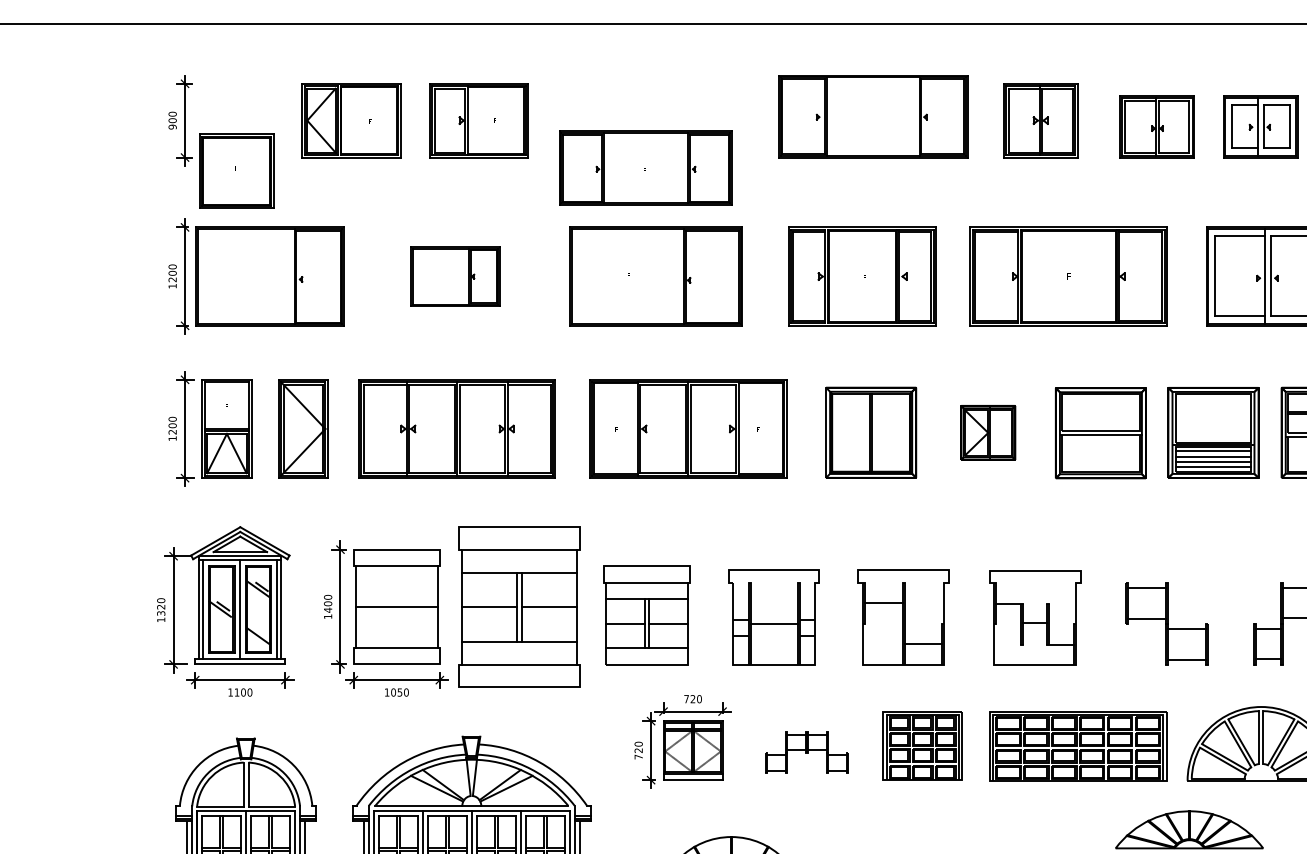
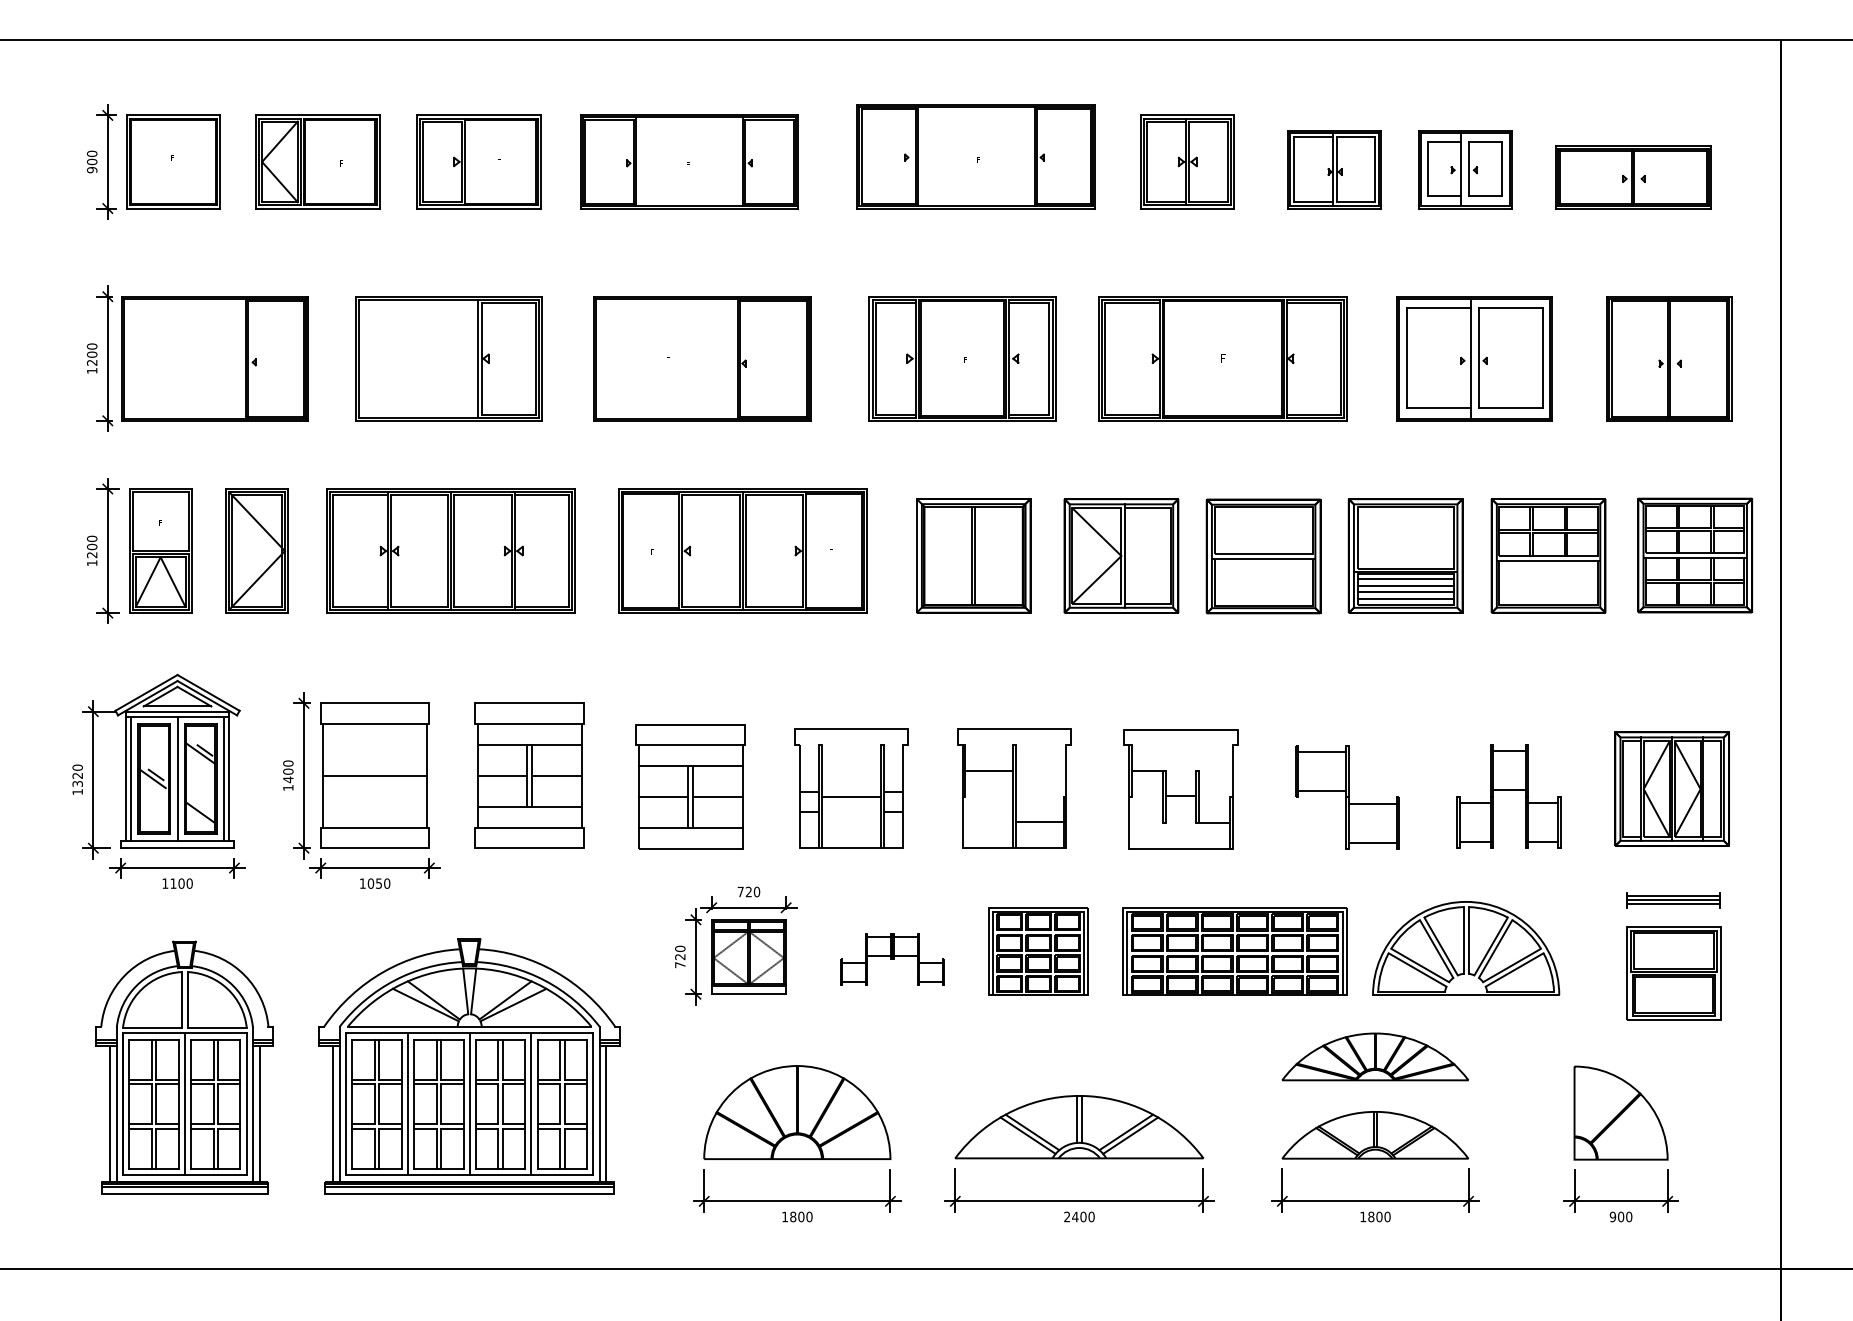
part: (645, 167) -> (689, 161), moved
part: (237, 171) -> (173, 161), moved
part: (455, 276) -> (448, 358), size x1.67
part: (988, 432) -> (1121, 555), size x1.67
part: (519, 606) -> (529, 775), size x0.71

